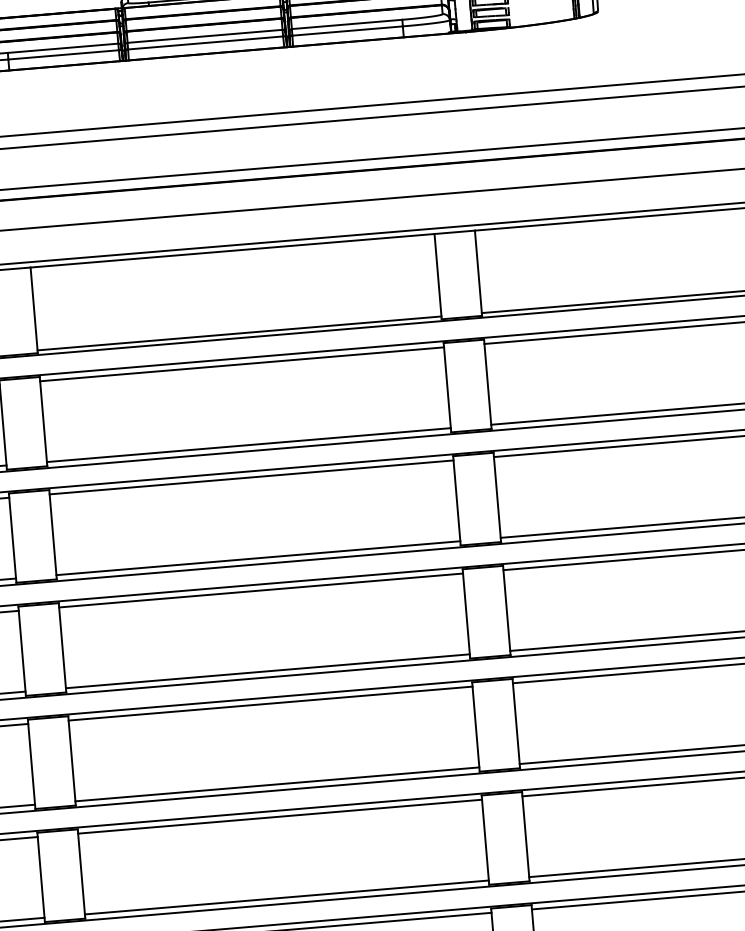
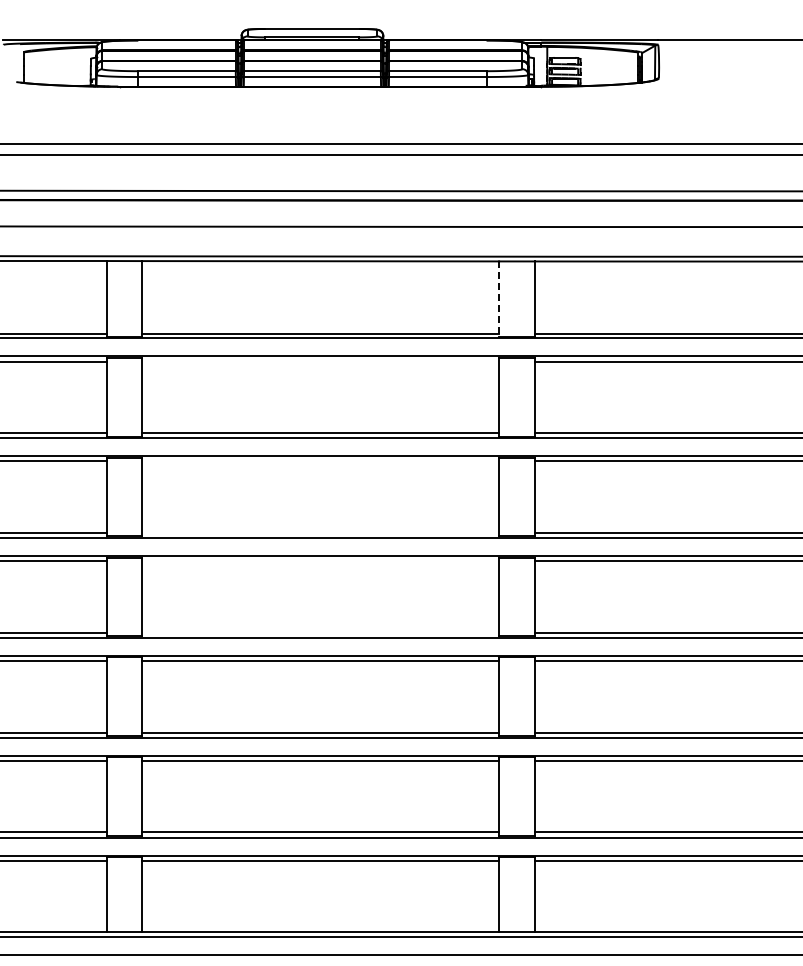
line: (438, 277) -> (499, 299), solid -> dashed
line: (241, 364) -> (320, 361), removed
line: (251, 477) -> (320, 461), removed
line: (258, 557) -> (320, 532), removed
line: (260, 590) -> (320, 561), removed
line: (267, 671) -> (320, 632), removed

